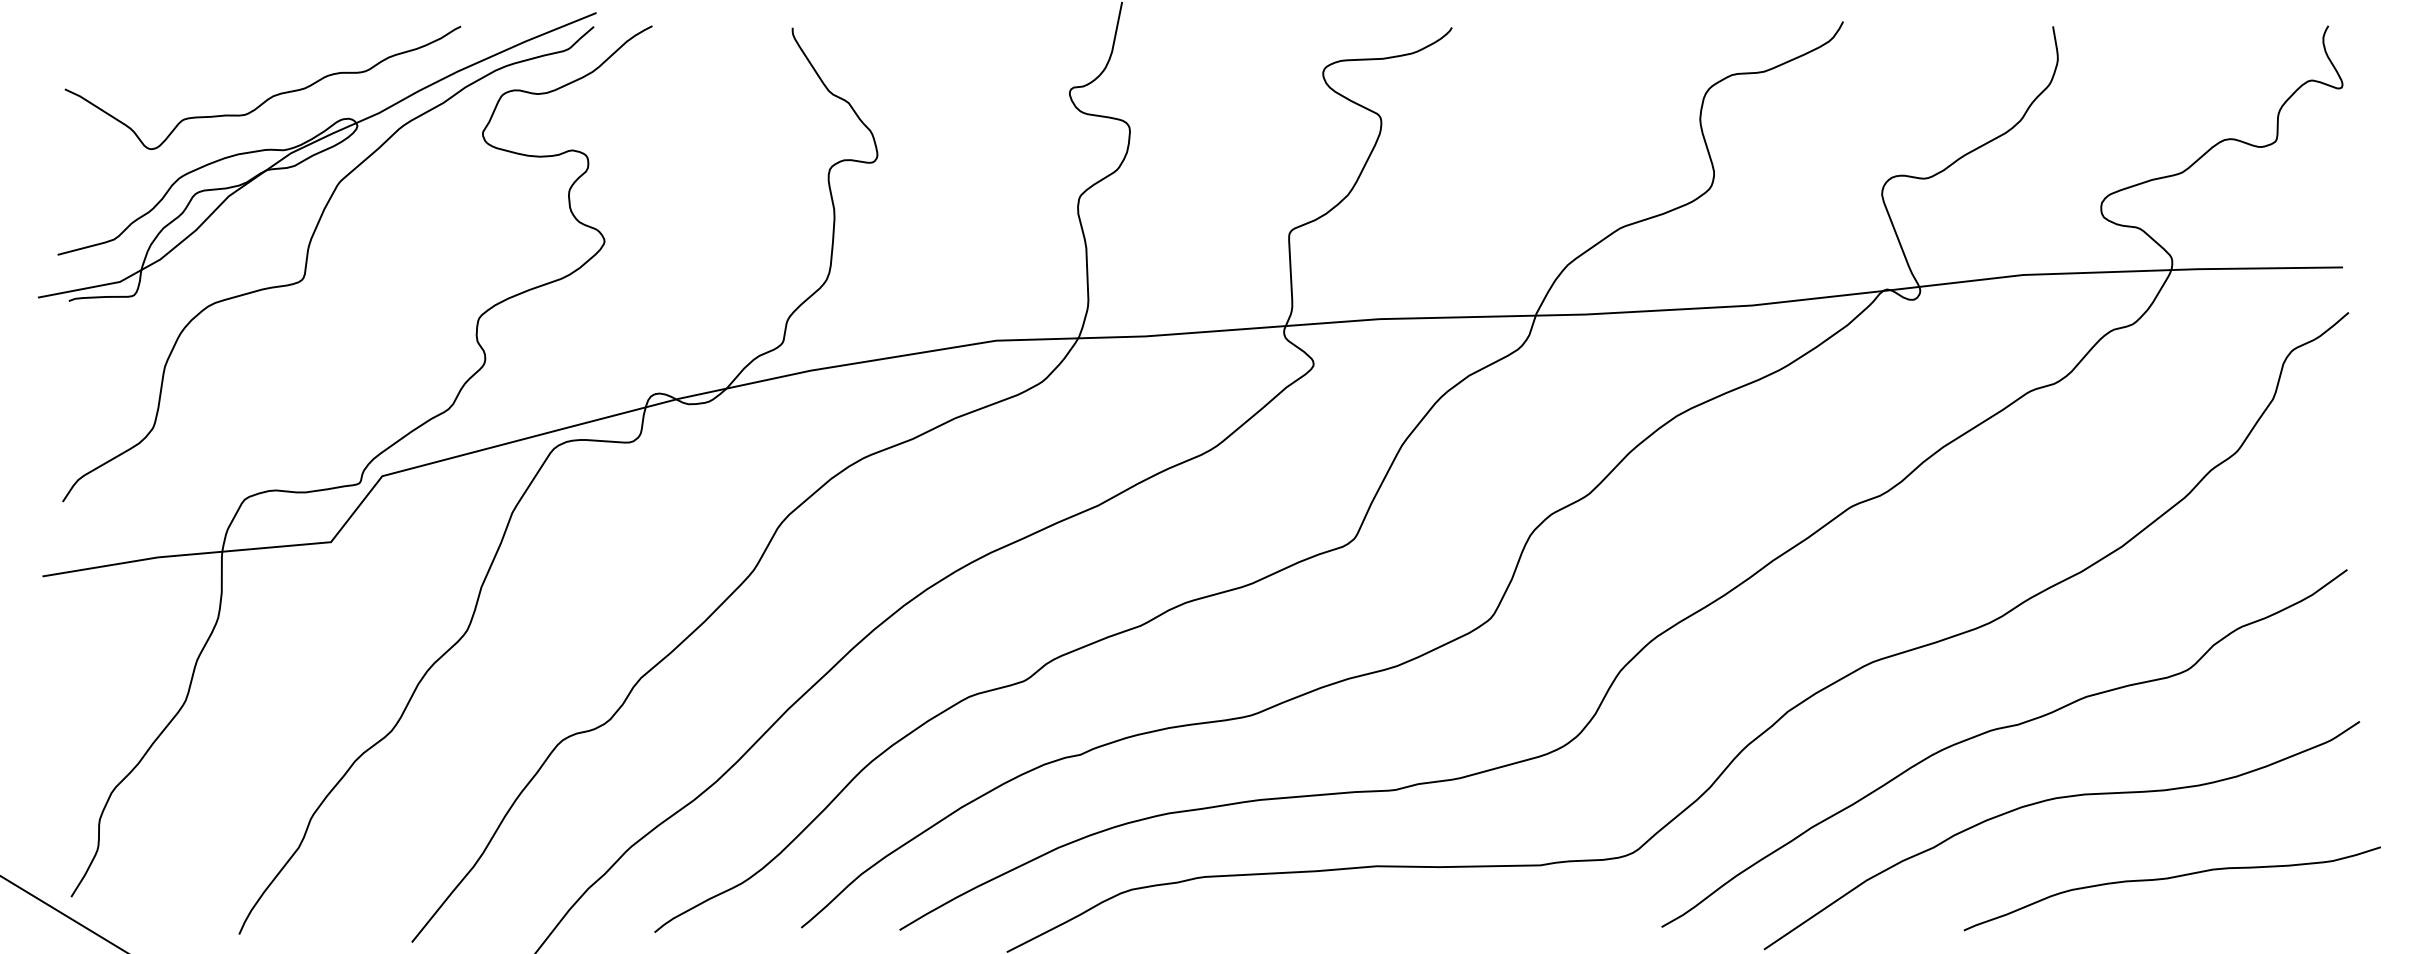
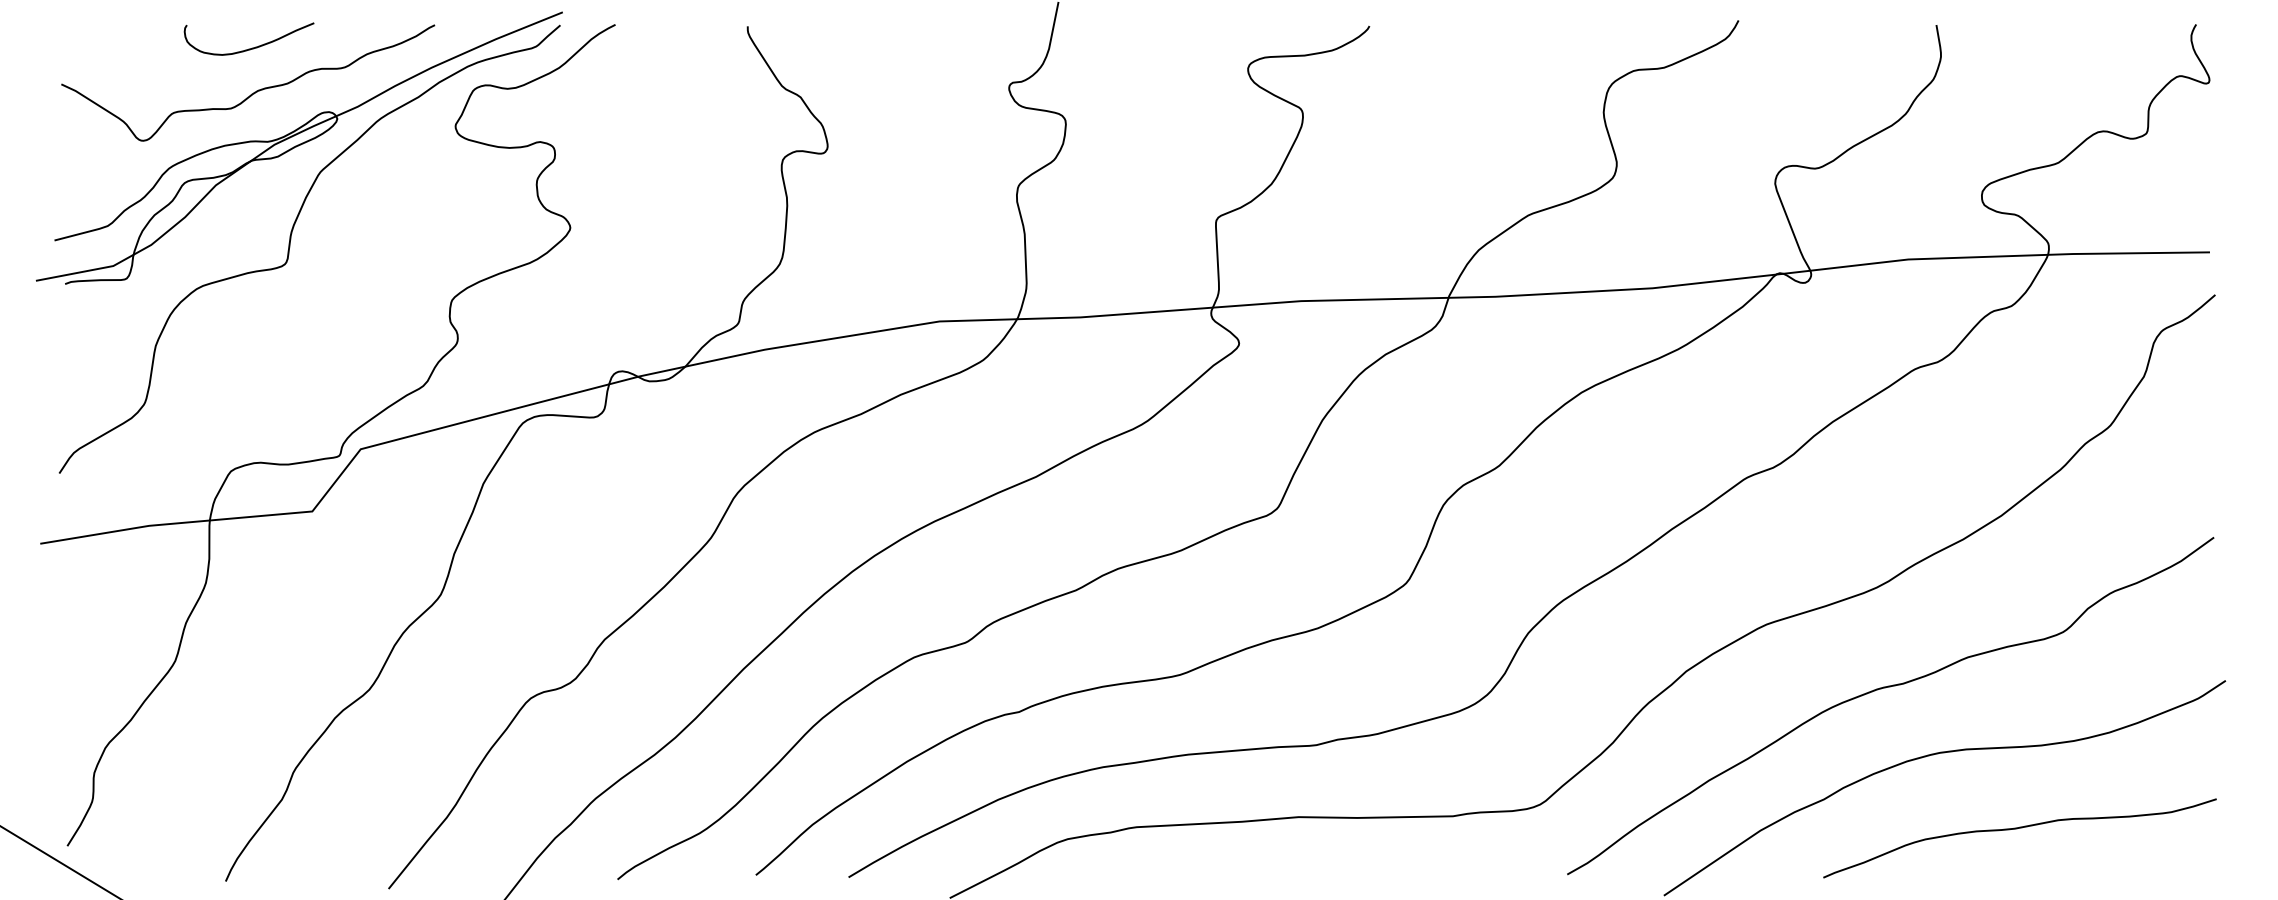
curve: (267, 50) -> (252, 47), added
curve: (2169, 879) -> (2017, 829), moved

